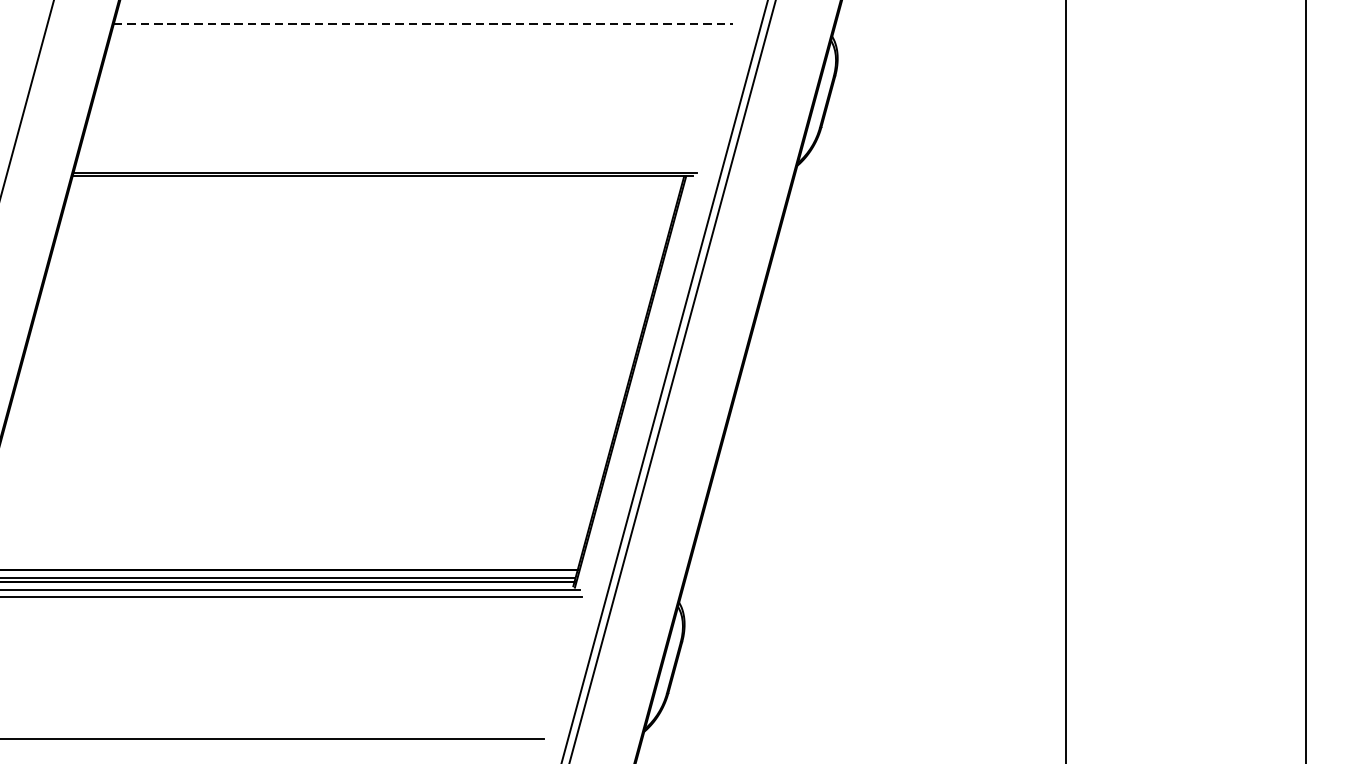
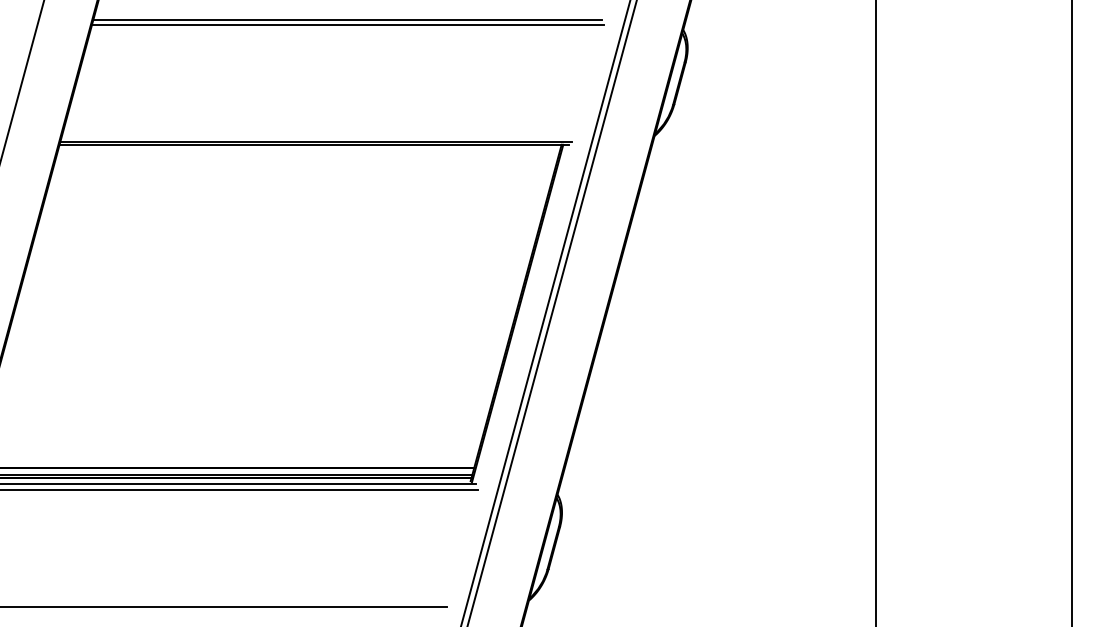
line: (424, 23) -> (348, 19), dashed -> solid
line: (423, 31) -> (347, 25), added

